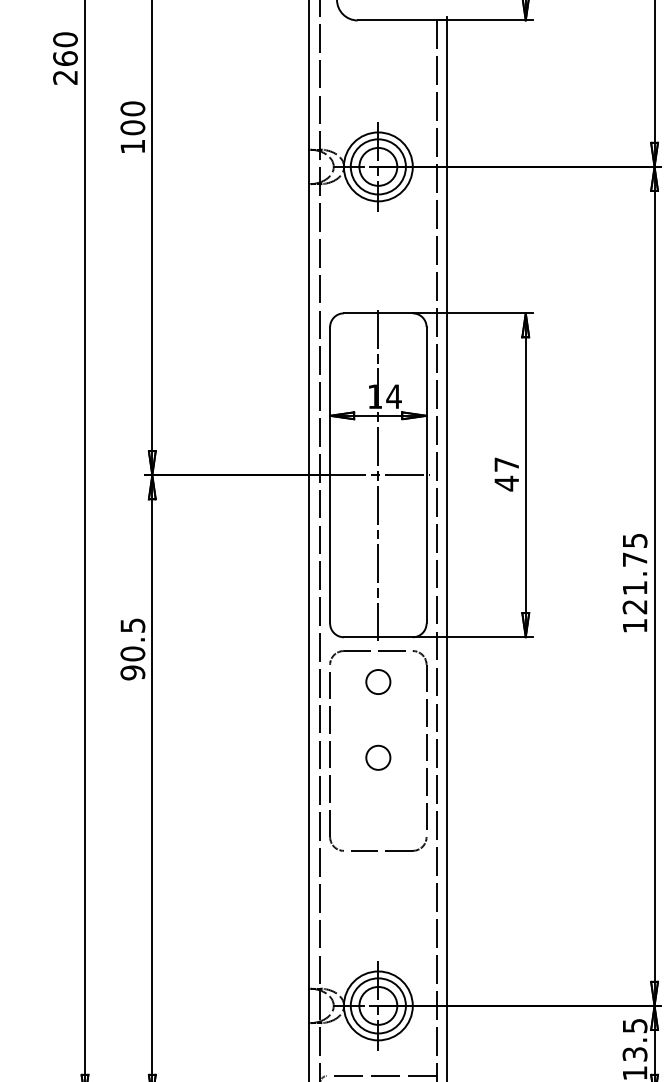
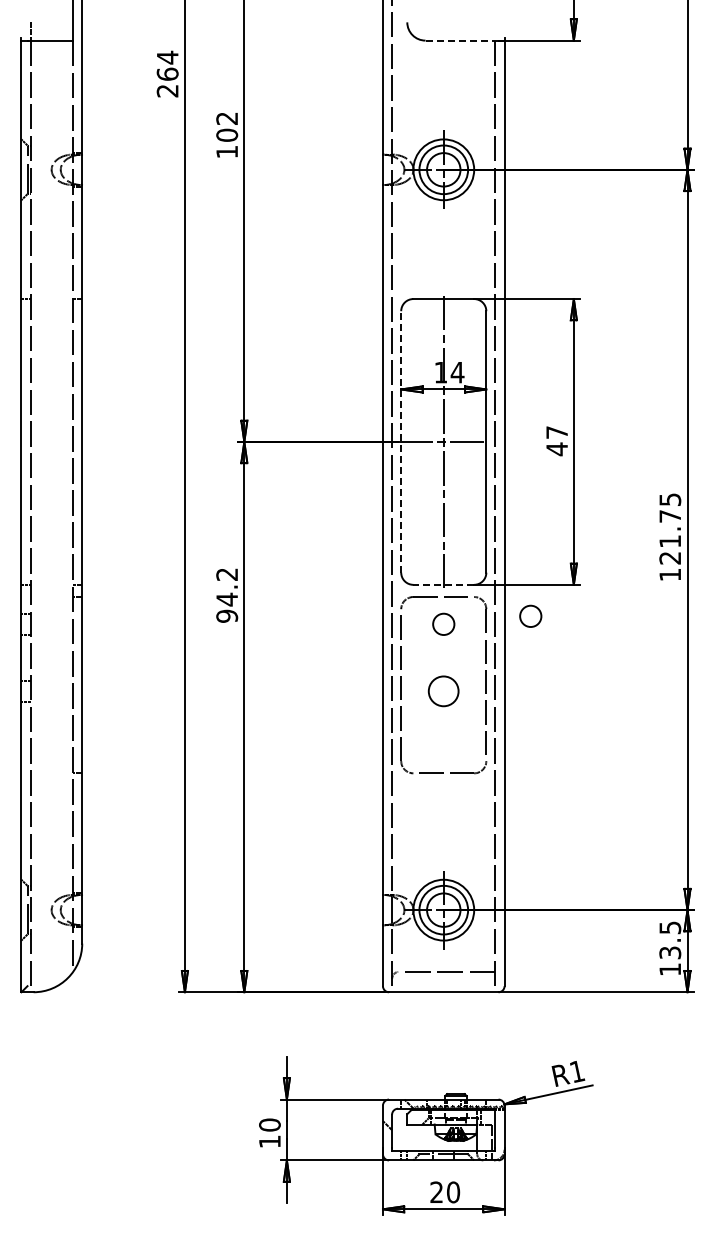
line: (398, 20) -> (461, 40), solid -> dashed
text: (65, 39) -> (167, 57), 260 -> 264
text: (133, 108) -> (227, 118), 100 -> 102
line: (330, 474) -> (401, 441), solid -> dashed
line: (378, 636) -> (443, 584), solid -> dashed
text: (133, 640) -> (227, 587), 90.5 -> 94.2
circle: (476, 671) -> (530, 615), added
circle: (378, 756) -> (443, 690), size x1.4

